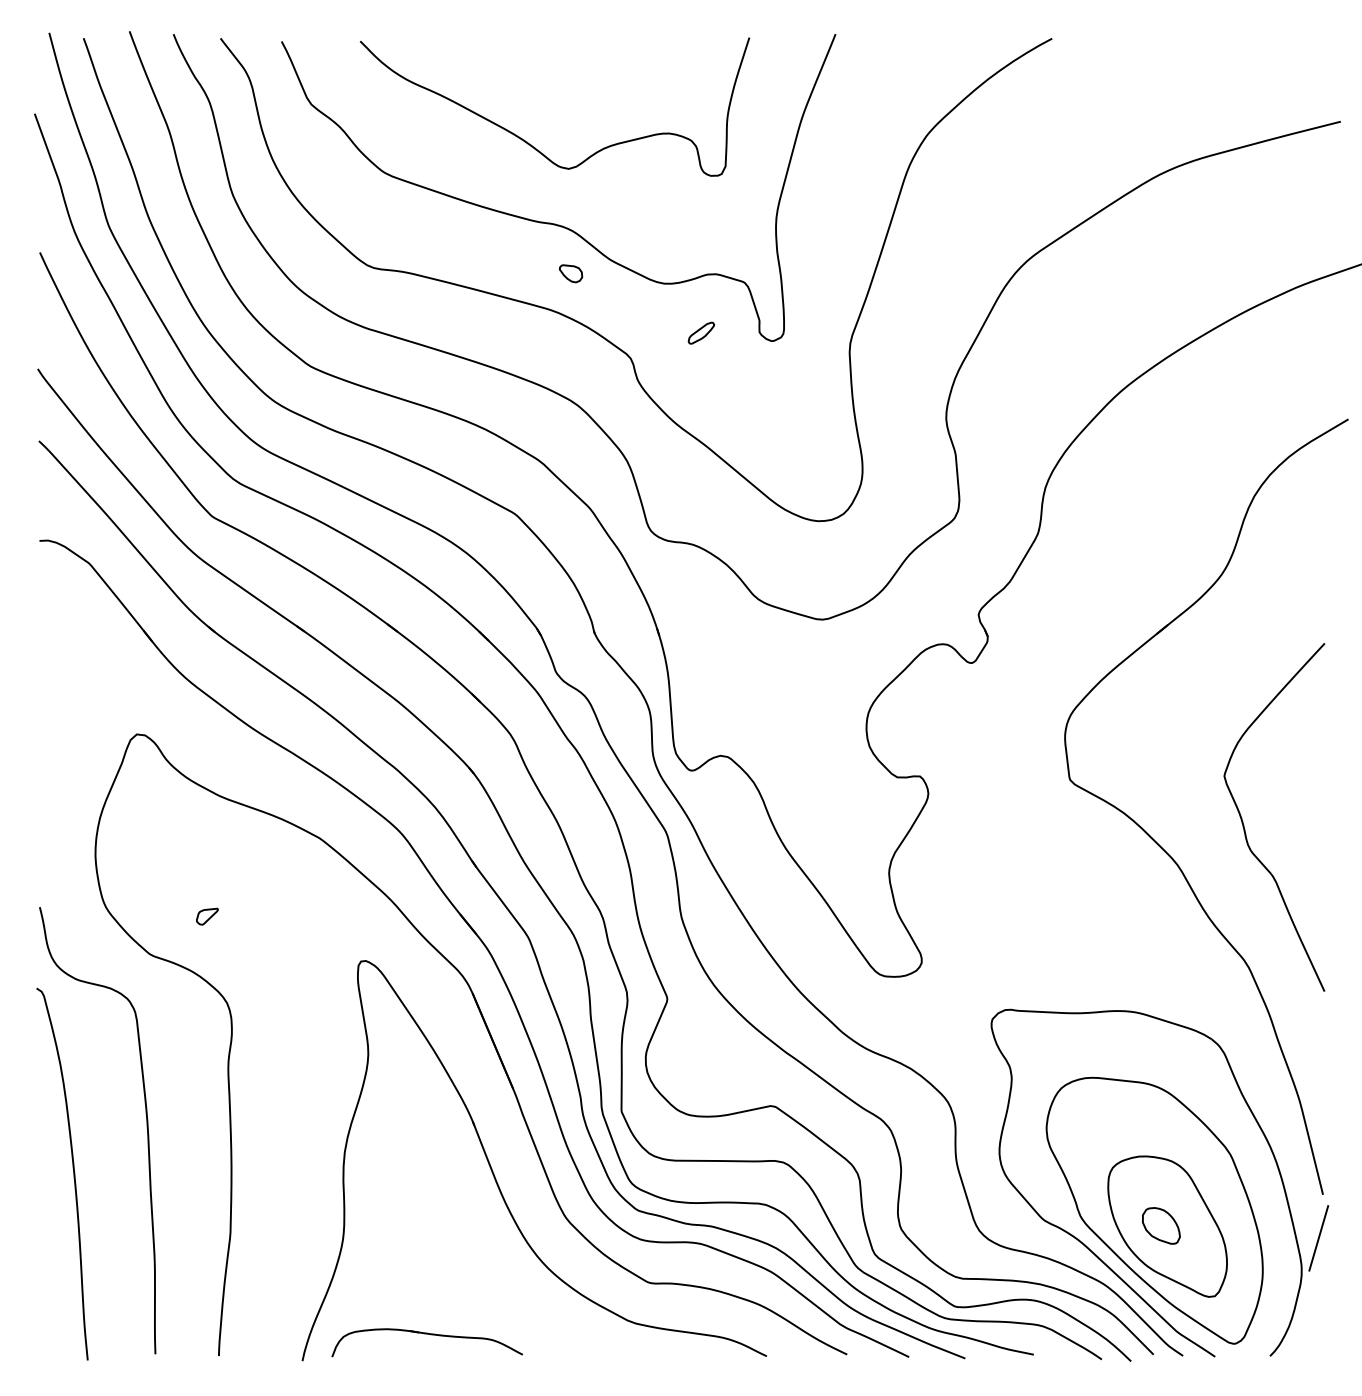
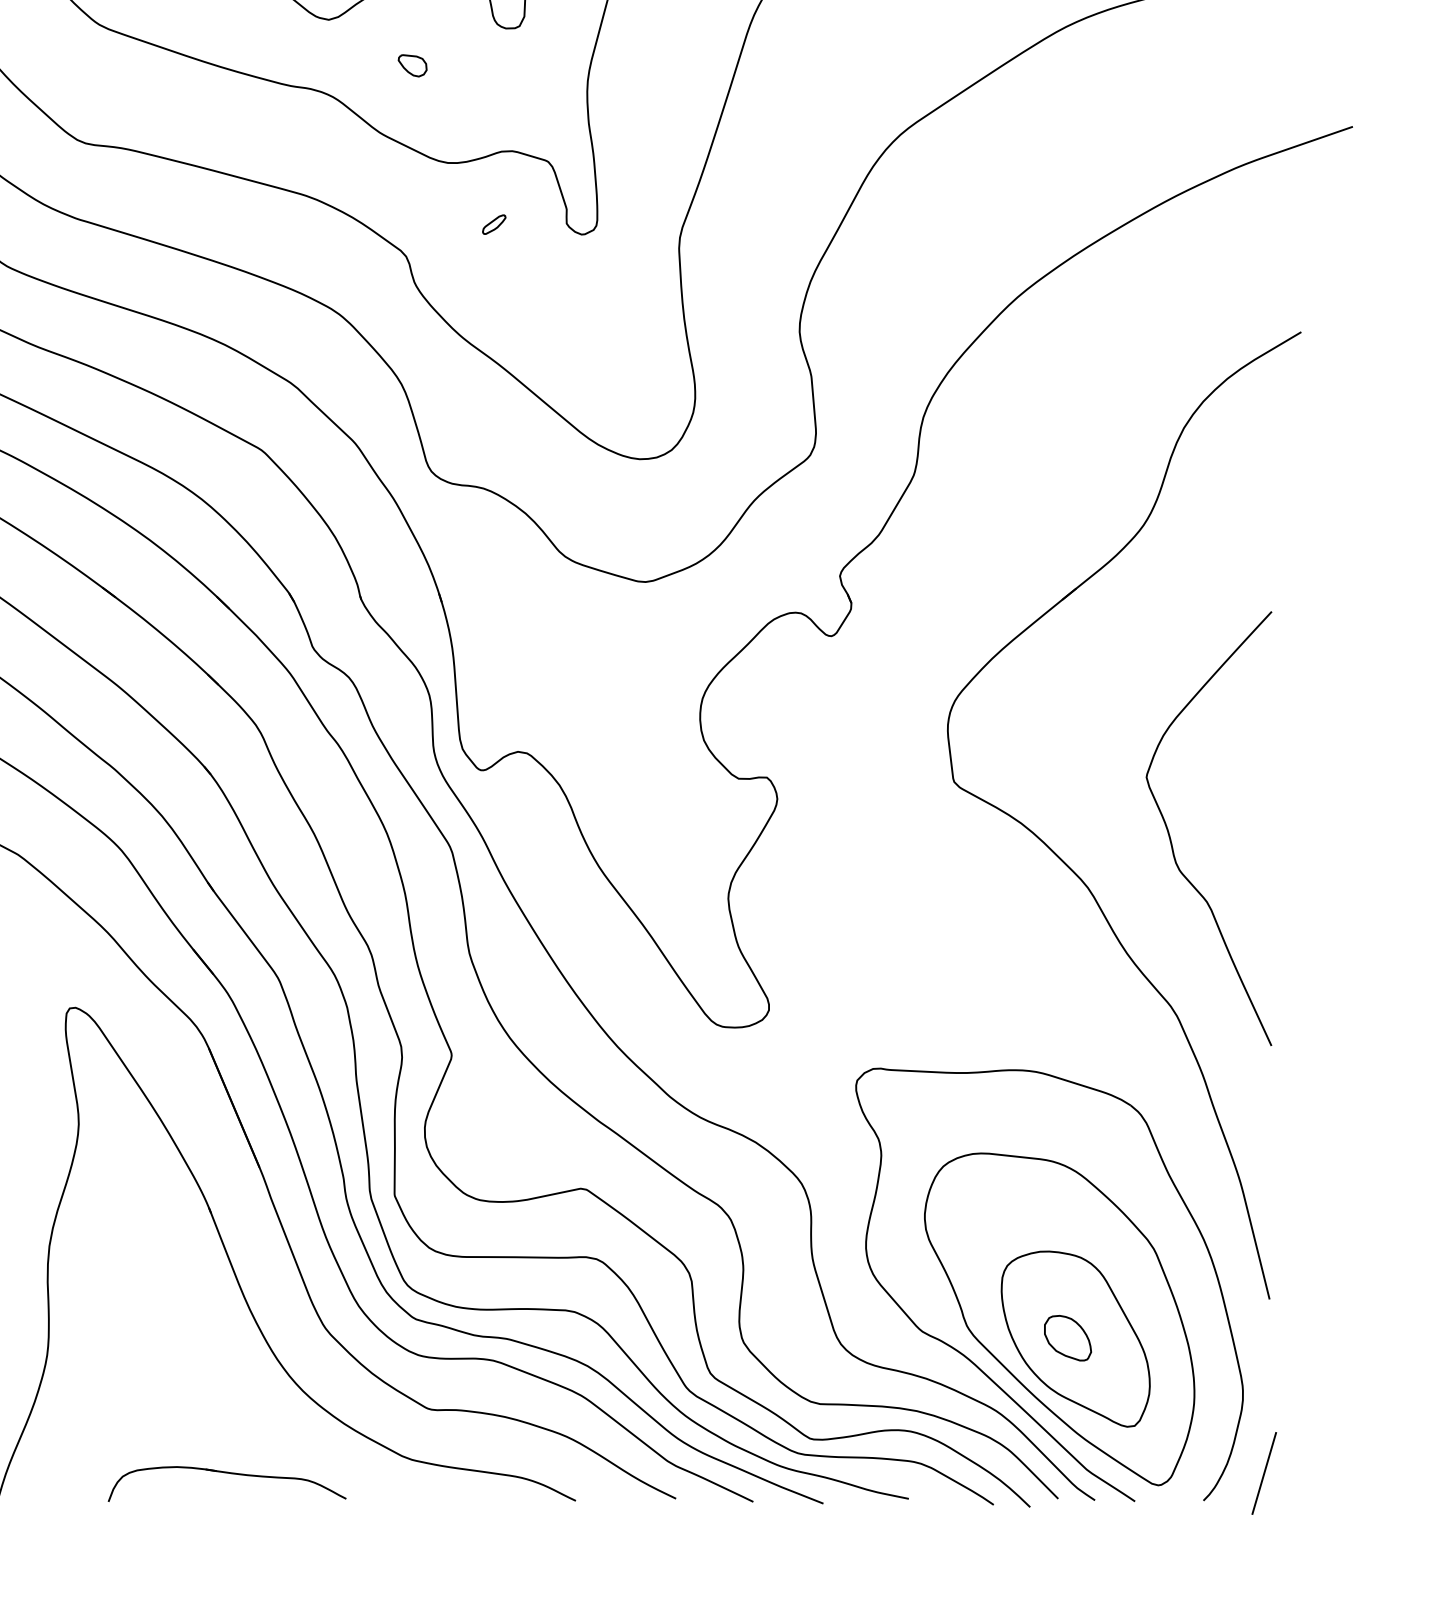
part: (570, 273) -> (412, 65), moved
part: (701, 332) -> (494, 223), size x0.71
line: (1318, 1238) -> (1263, 1473), moved
part: (426, 1334) -> (226, 1473), moved

